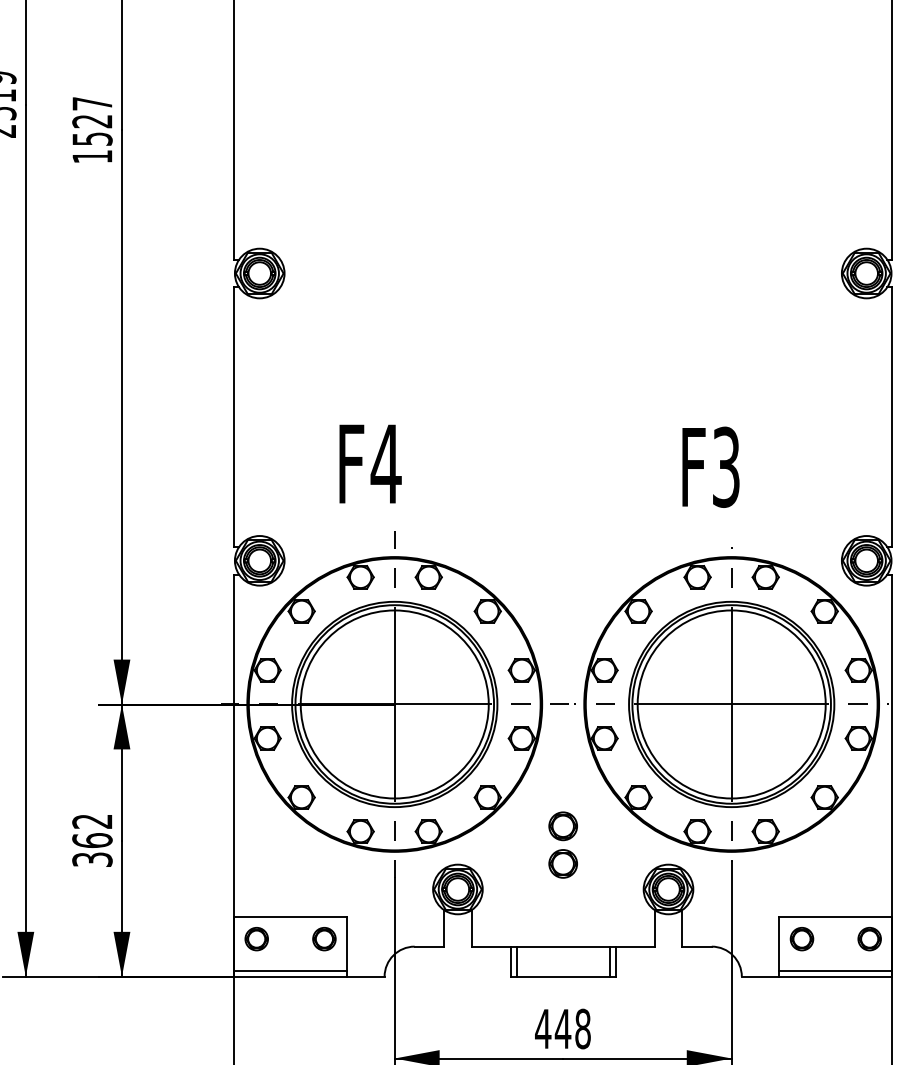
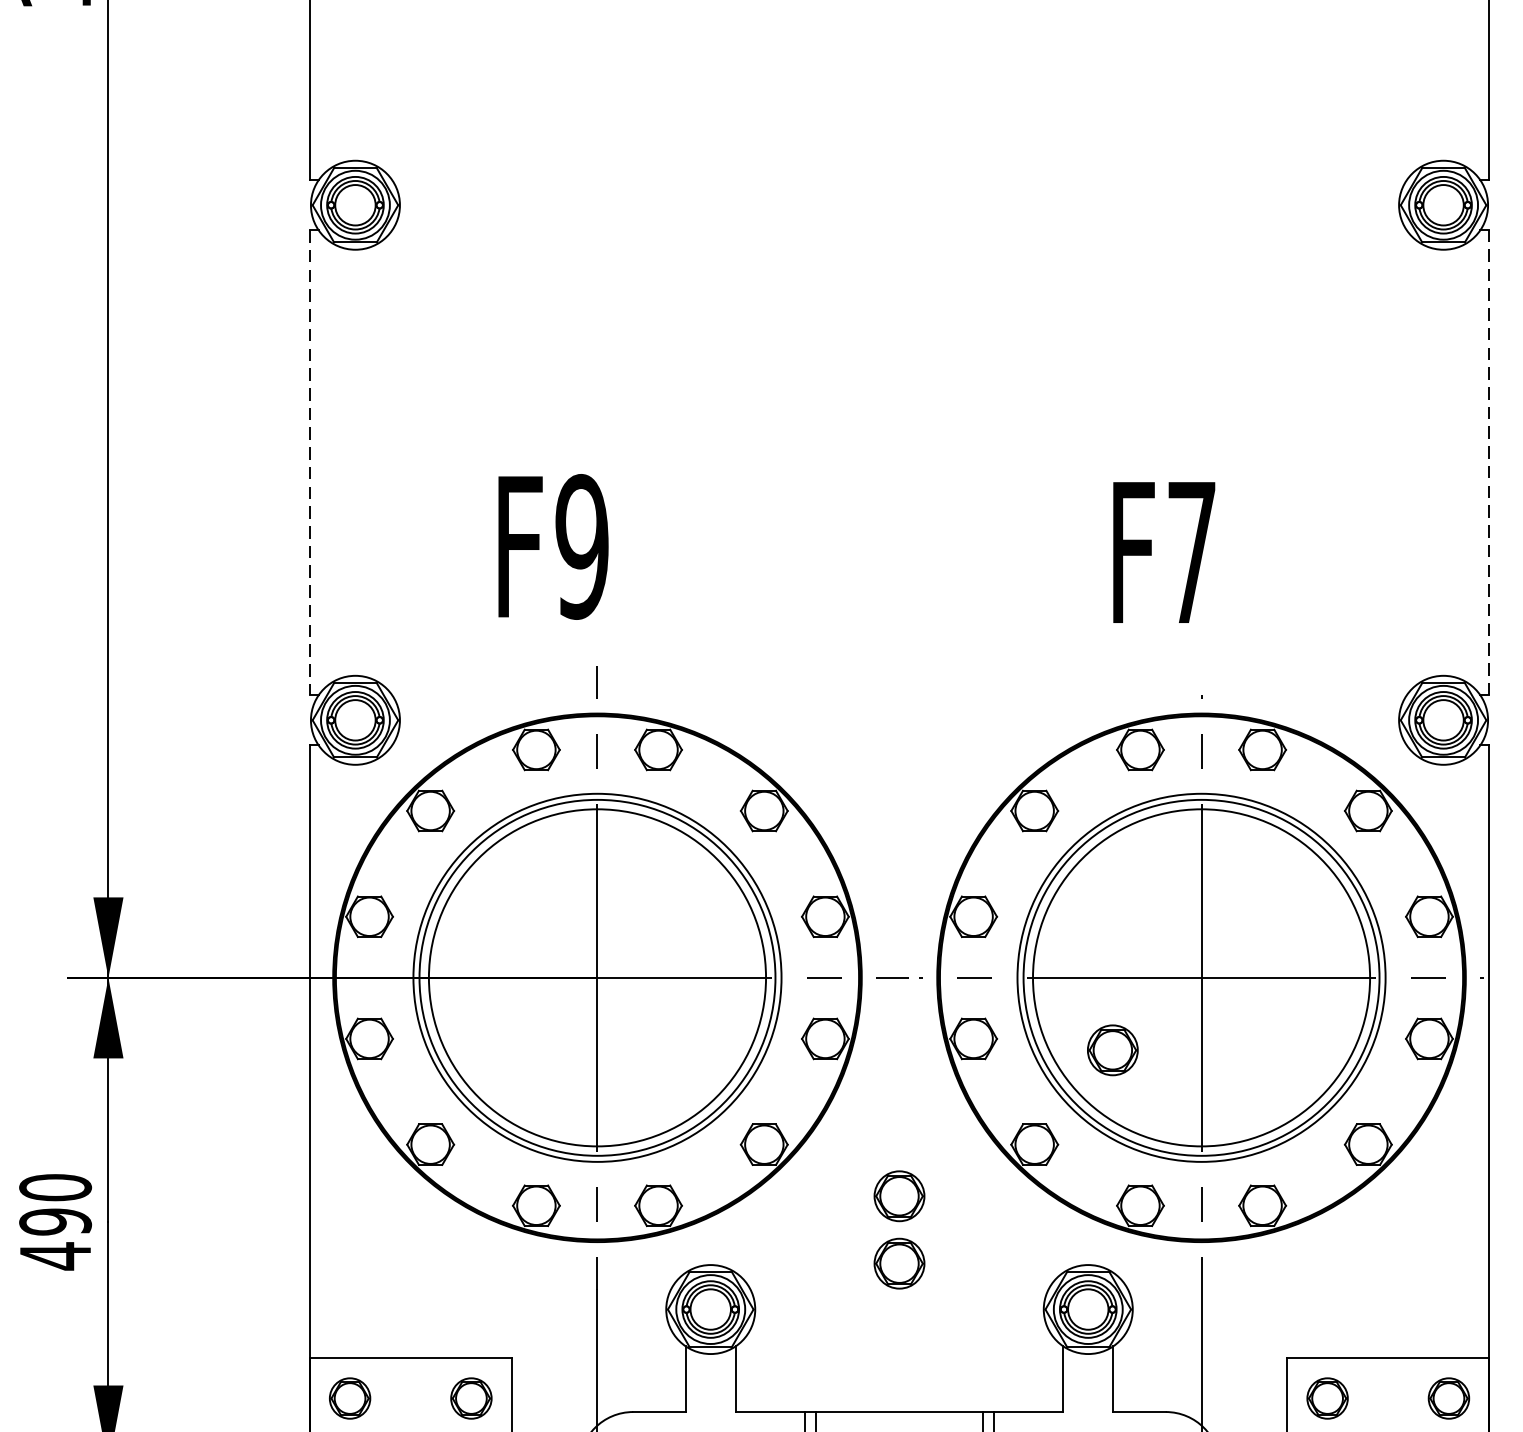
line: (234, 417) -> (310, 463), solid -> dashed
line: (892, 417) -> (1489, 463), solid -> dashed
text: (385, 463) -> (580, 545), F4 -> F9
text: (726, 466) -> (1192, 551), F3 -> F7
part: (681, 744) -> (1111, 1049), added
text: (92, 840) -> (55, 1221), 362 -> 490

